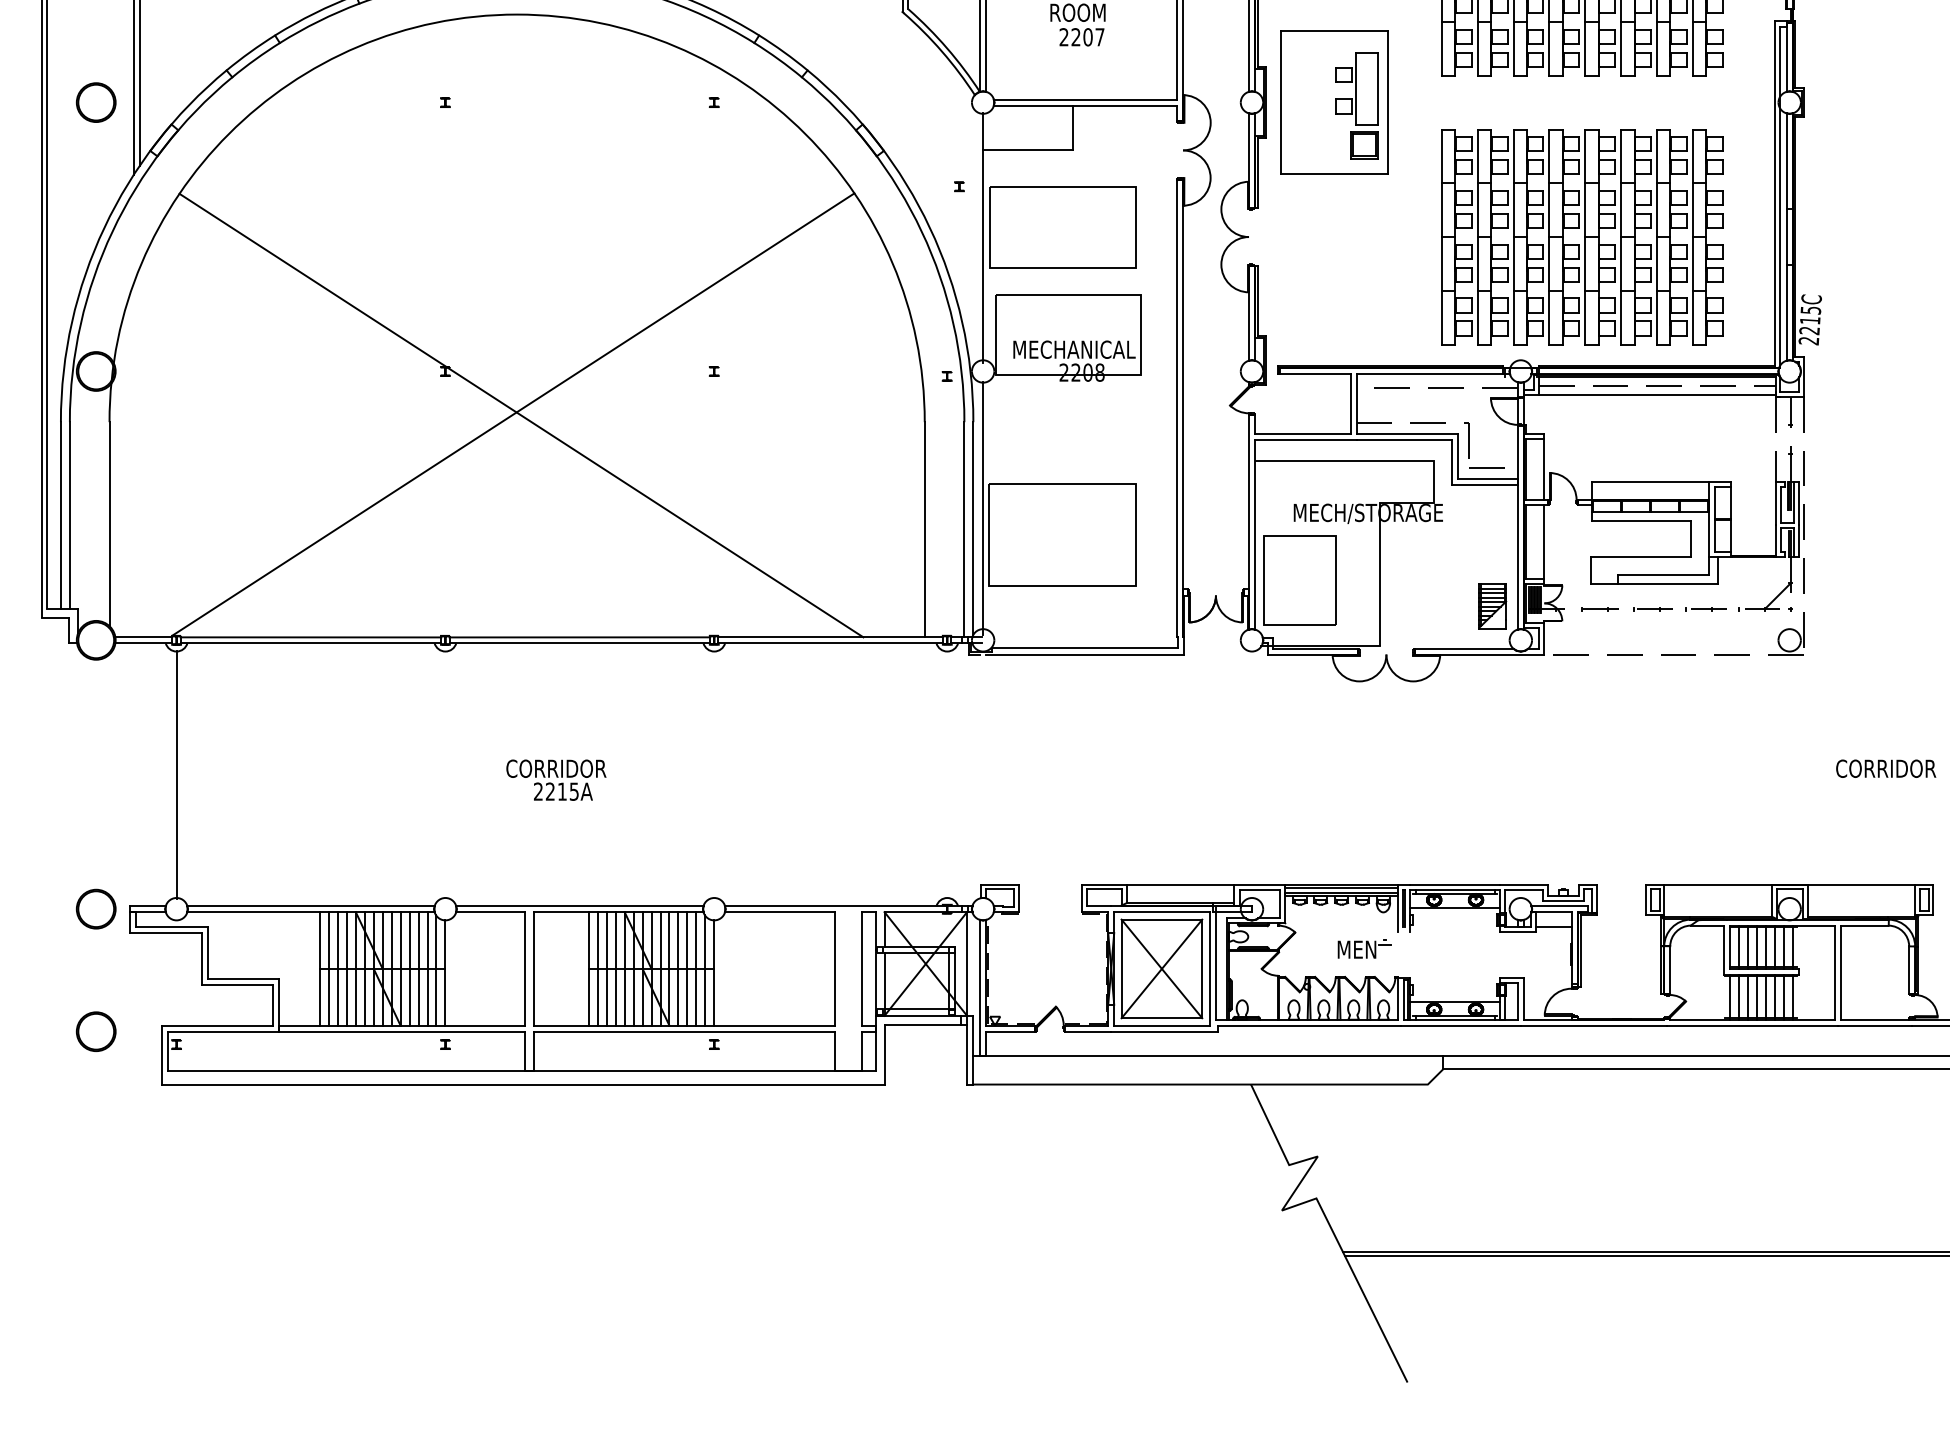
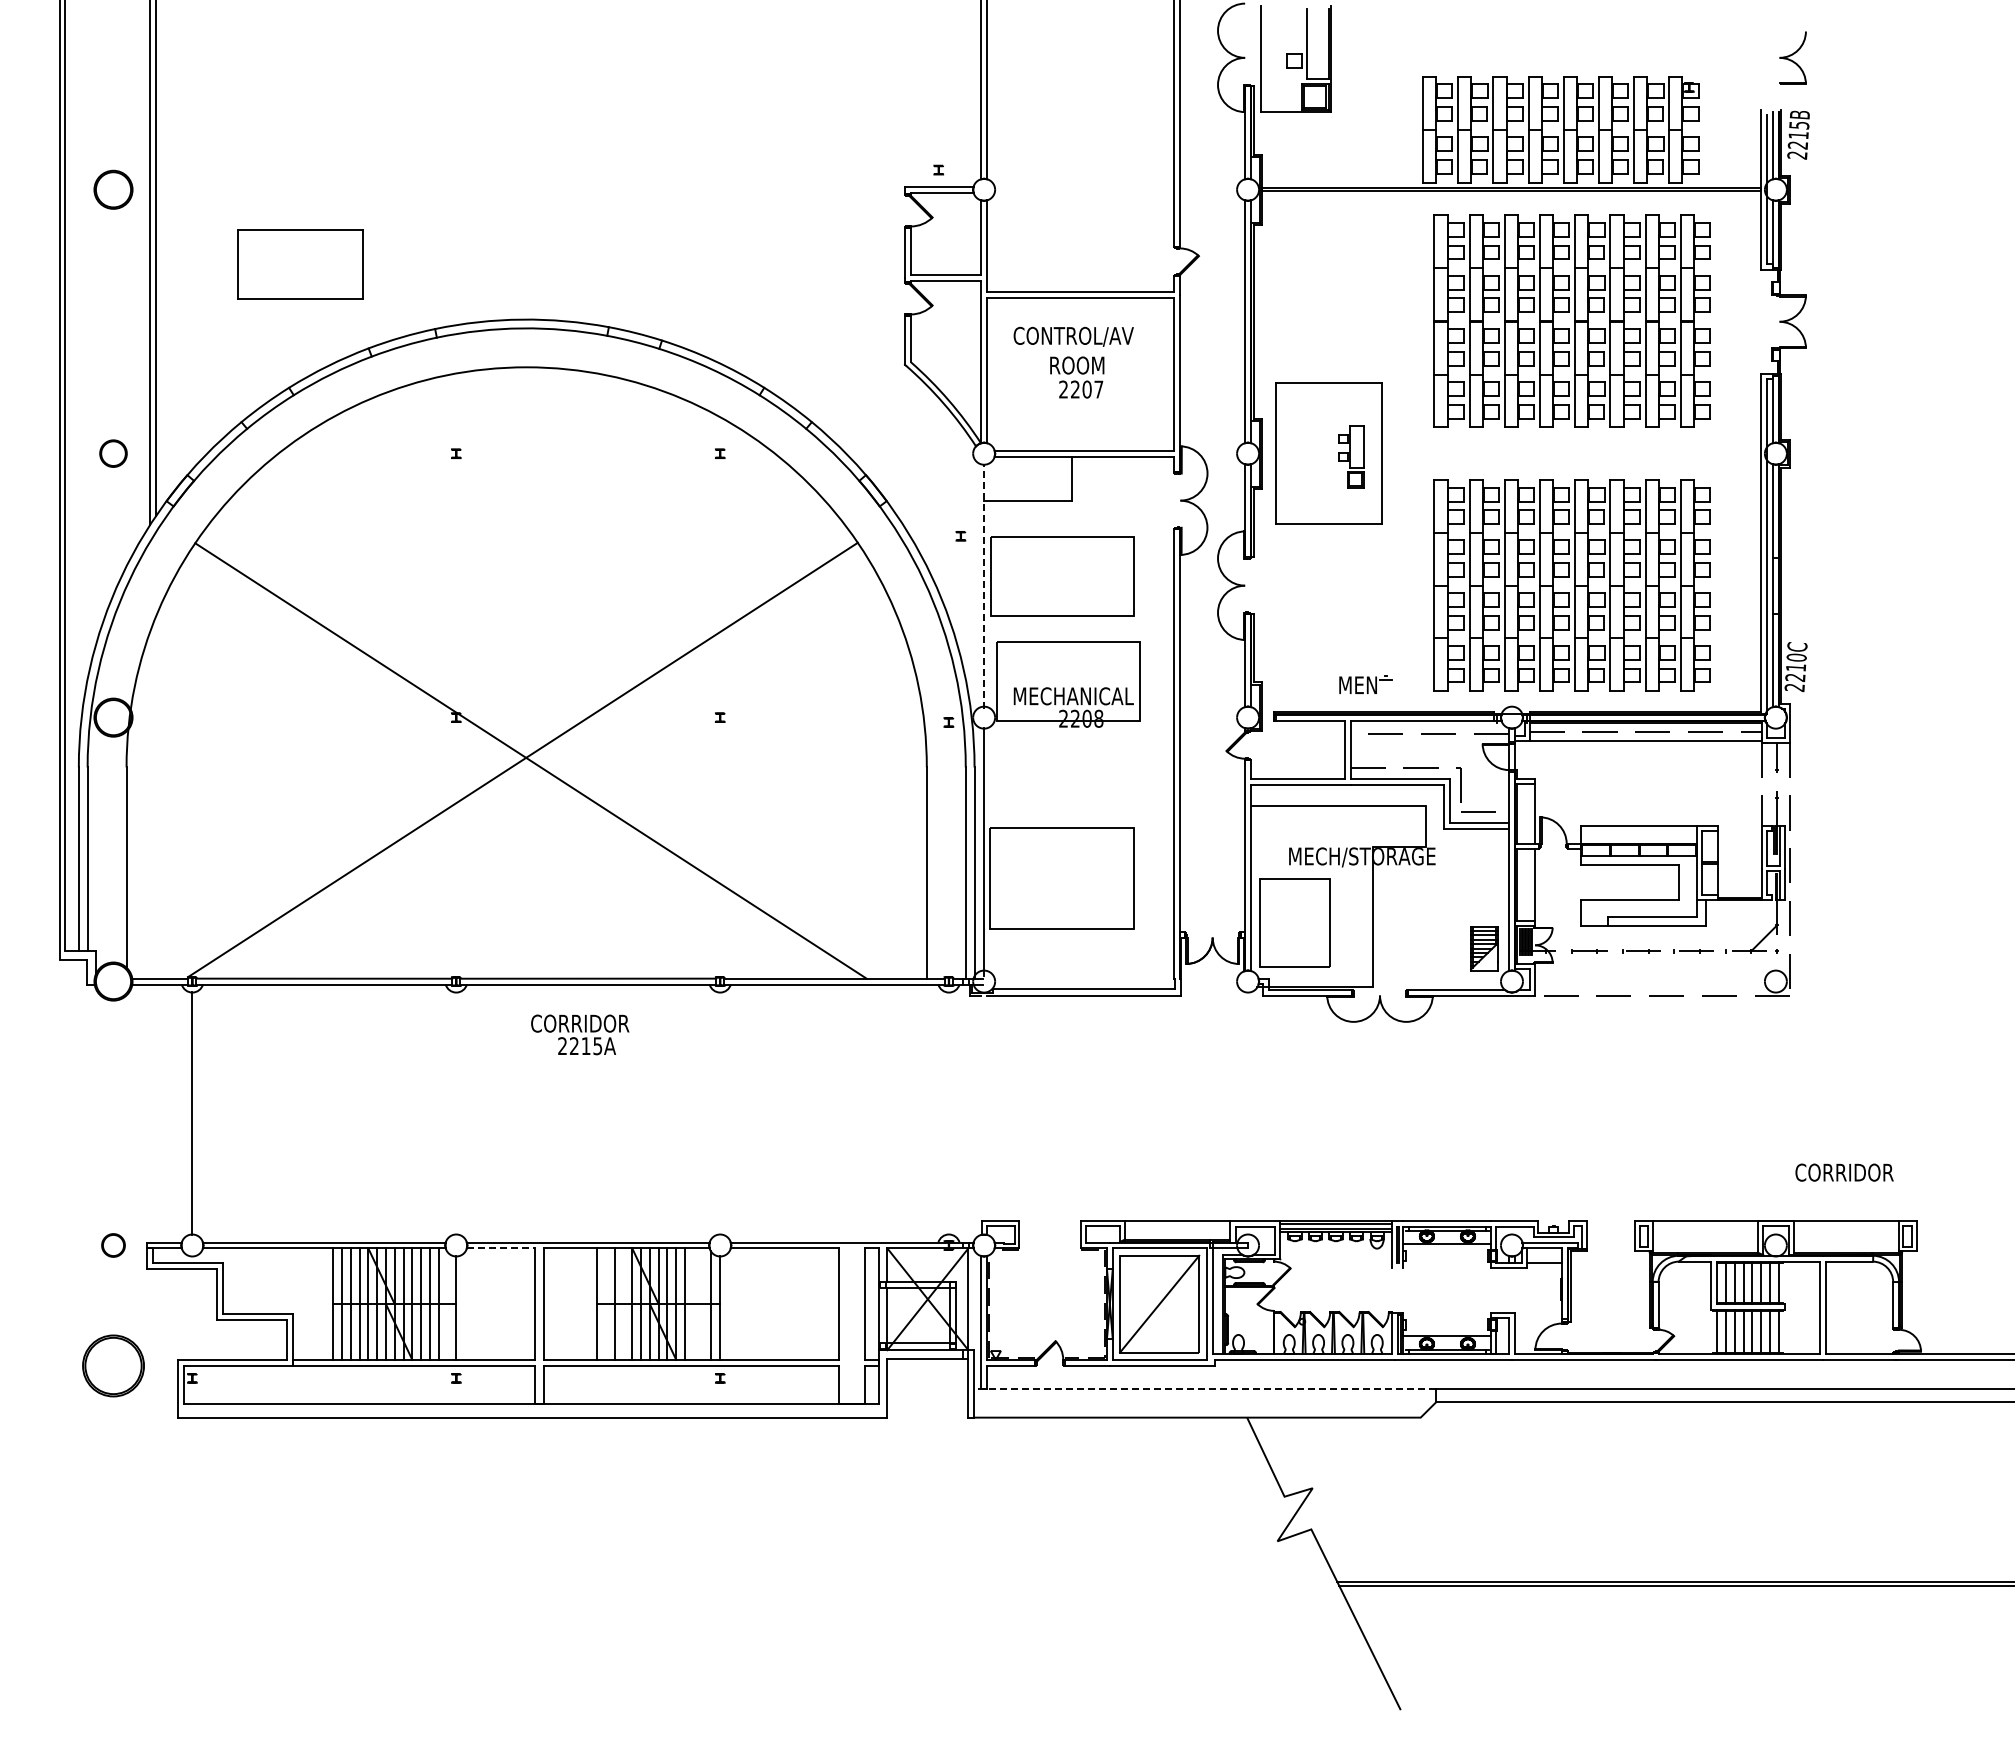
part: (96, 102) -> (113, 453), size x0.7
part: (1356, 105) -> (1350, 456), size x0.6
line: (983, 236) -> (984, 585), solid -> dashed
text: (1810, 310) -> (1796, 657), 2215C -> 2210C
text: (1886, 768) -> (1844, 1172), moved
text: (556, 779) -> (580, 1034), moved
circle: (96, 909) -> (113, 1245), size x0.6
line: (491, 912) -> (501, 1248), solid -> dashed
part: (1364, 948) -> (1365, 684), moved
line: (597, 968) -> (605, 1303), removed
line: (615, 968) -> (623, 1303), removed
line: (687, 968) -> (693, 1303), removed
line: (696, 968) -> (702, 1303), removed
line: (1161, 968) -> (1159, 1303), removed
line: (436, 969) -> (447, 1304), removed
part: (96, 1031) -> (113, 1365), size x1.6
line: (1208, 1055) -> (1205, 1389), solid -> dashed

